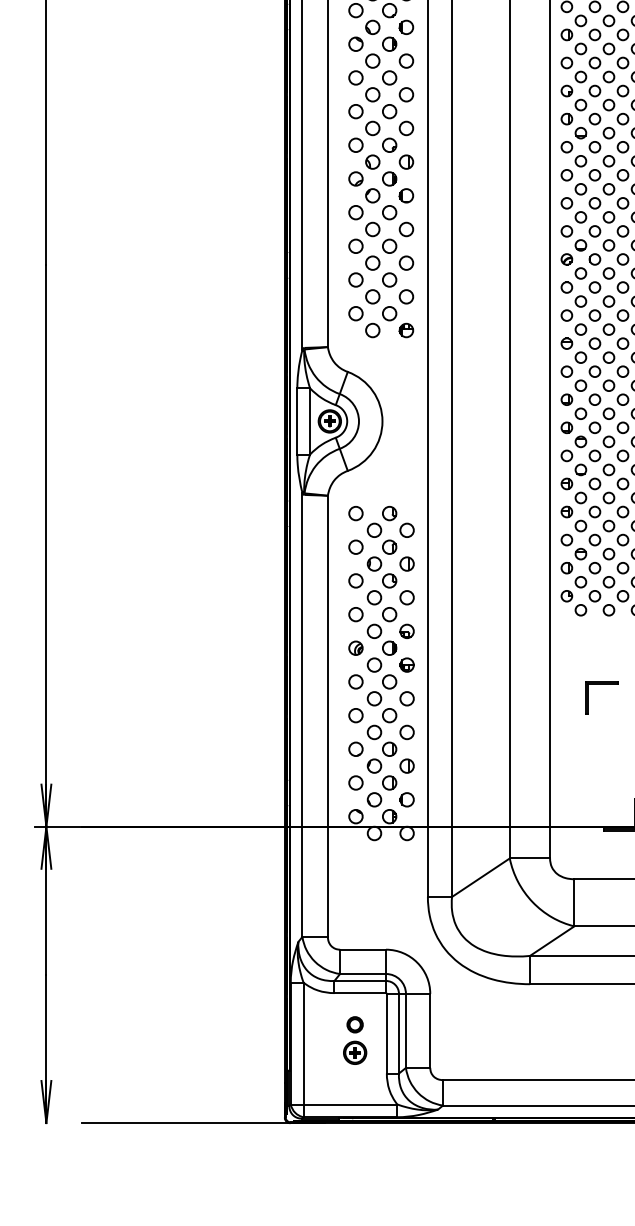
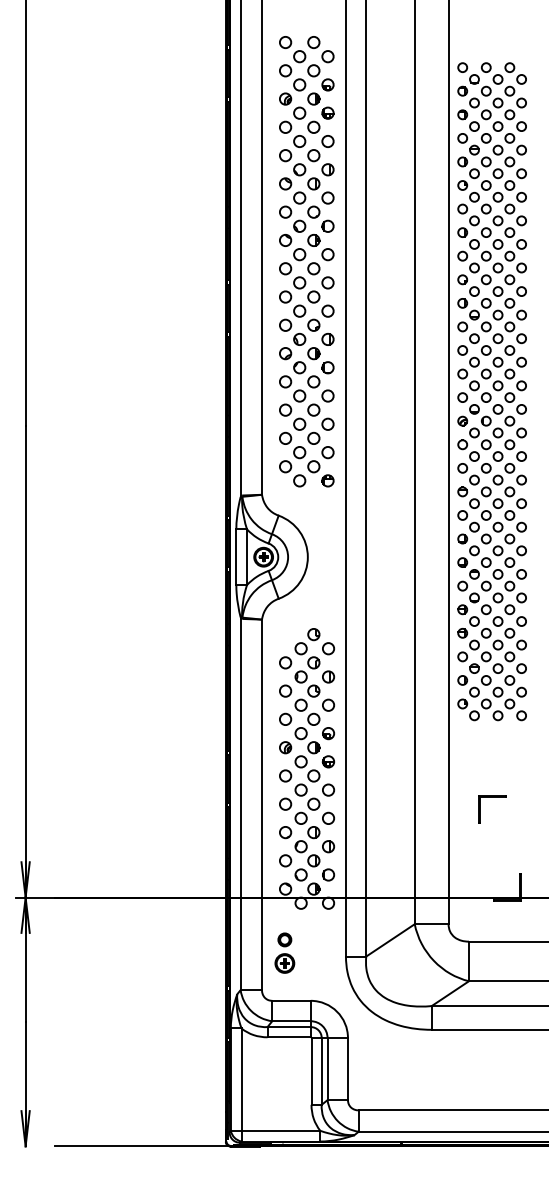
circle: (355, 513) -> (285, 634), removed
part: (602, 683) -> (492, 797), moved
part: (354, 1039) -> (284, 952), moved

